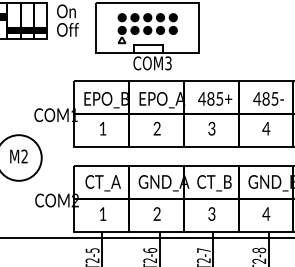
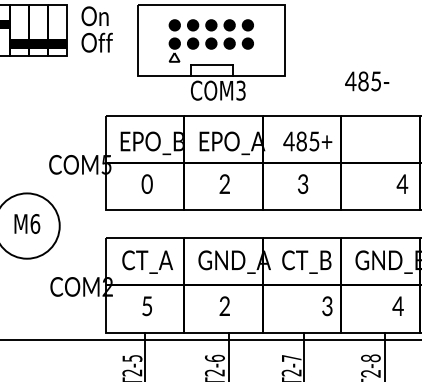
text: (268, 98) -> (366, 80), moved
text: (74, 114) -> (106, 163), COM1 -> COM5
text: (102, 128) -> (146, 183), 1 -> 0
text: (266, 128) -> (402, 183), moved
text: (24, 156) -> (35, 223), M2 -> M6
text: (102, 213) -> (146, 305), 1 -> 5
text: (211, 213) -> (326, 305), moved
text: (266, 213) -> (398, 305), moved

